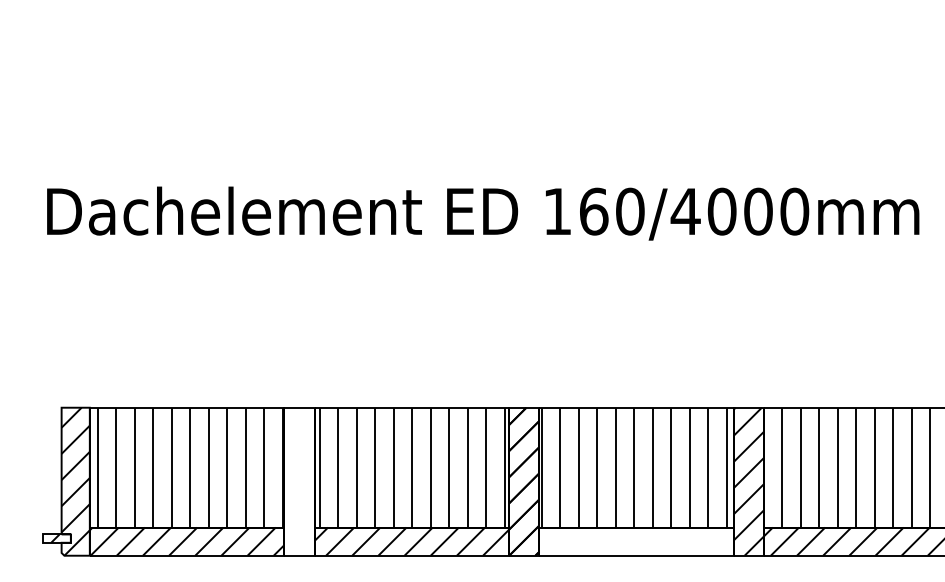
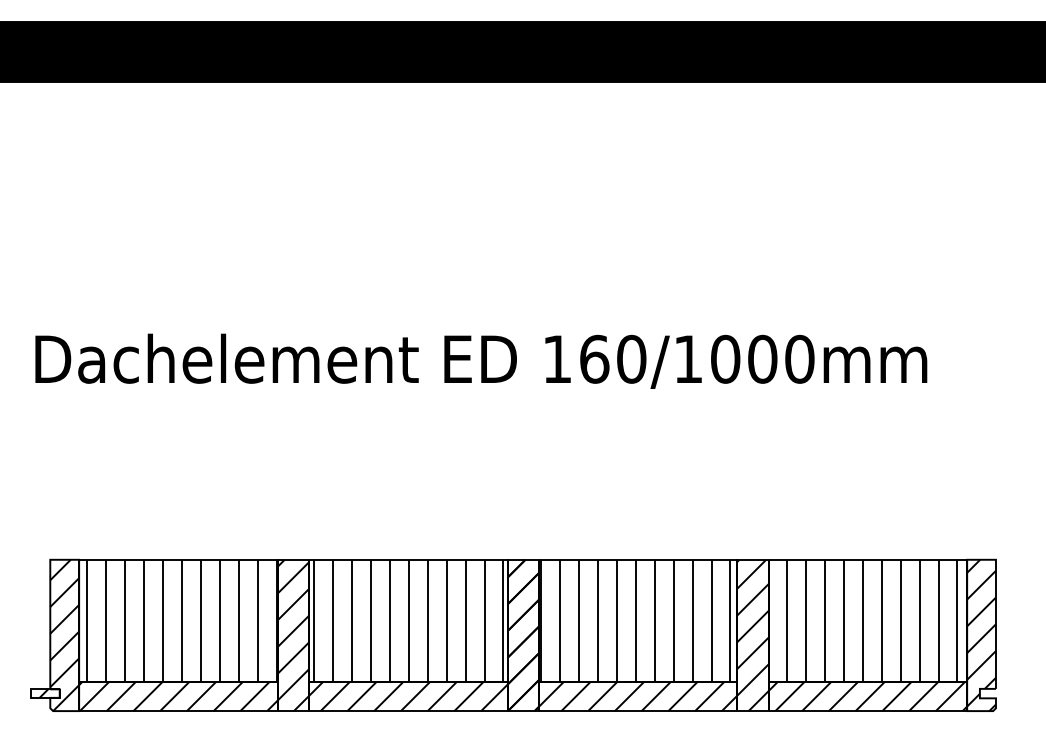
text: (684, 210) -> (687, 358), 160/4000mm -> 160/1000mm
hatch: (298, 481) -> (292, 635), added
hatch: (635, 541) -> (637, 696), added

